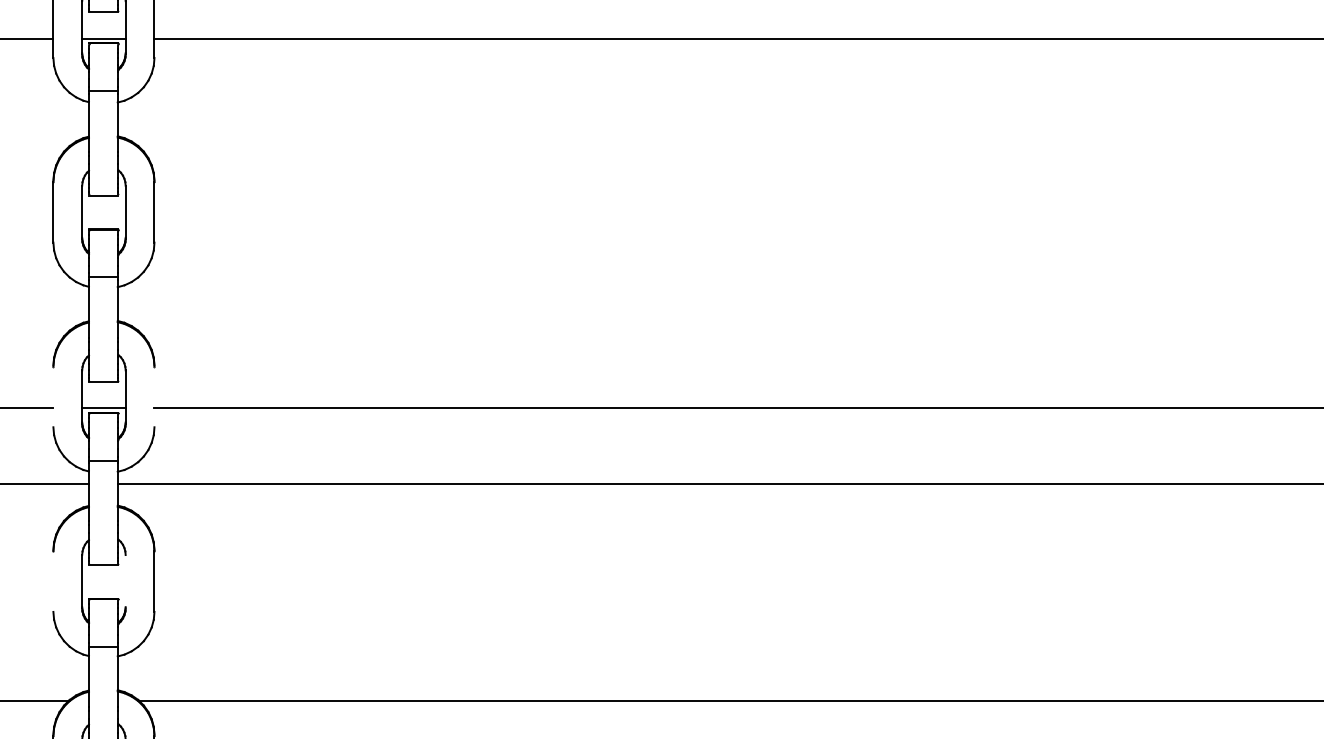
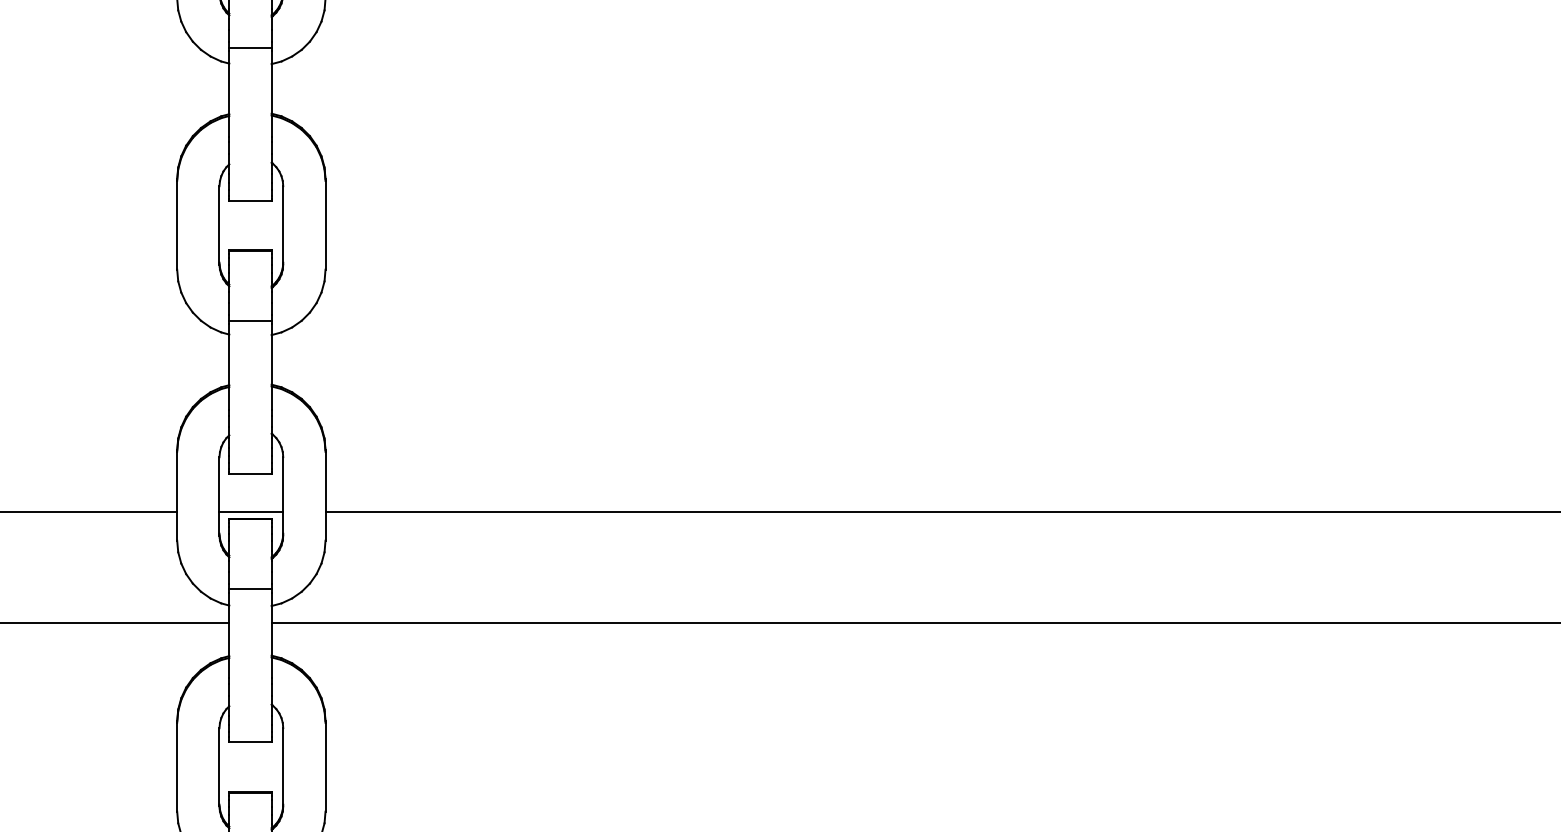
line: (53, 396) -> (177, 495), added
line: (154, 396) -> (325, 495), added
line: (53, 581) -> (177, 767), added
line: (125, 581) -> (282, 767), added

